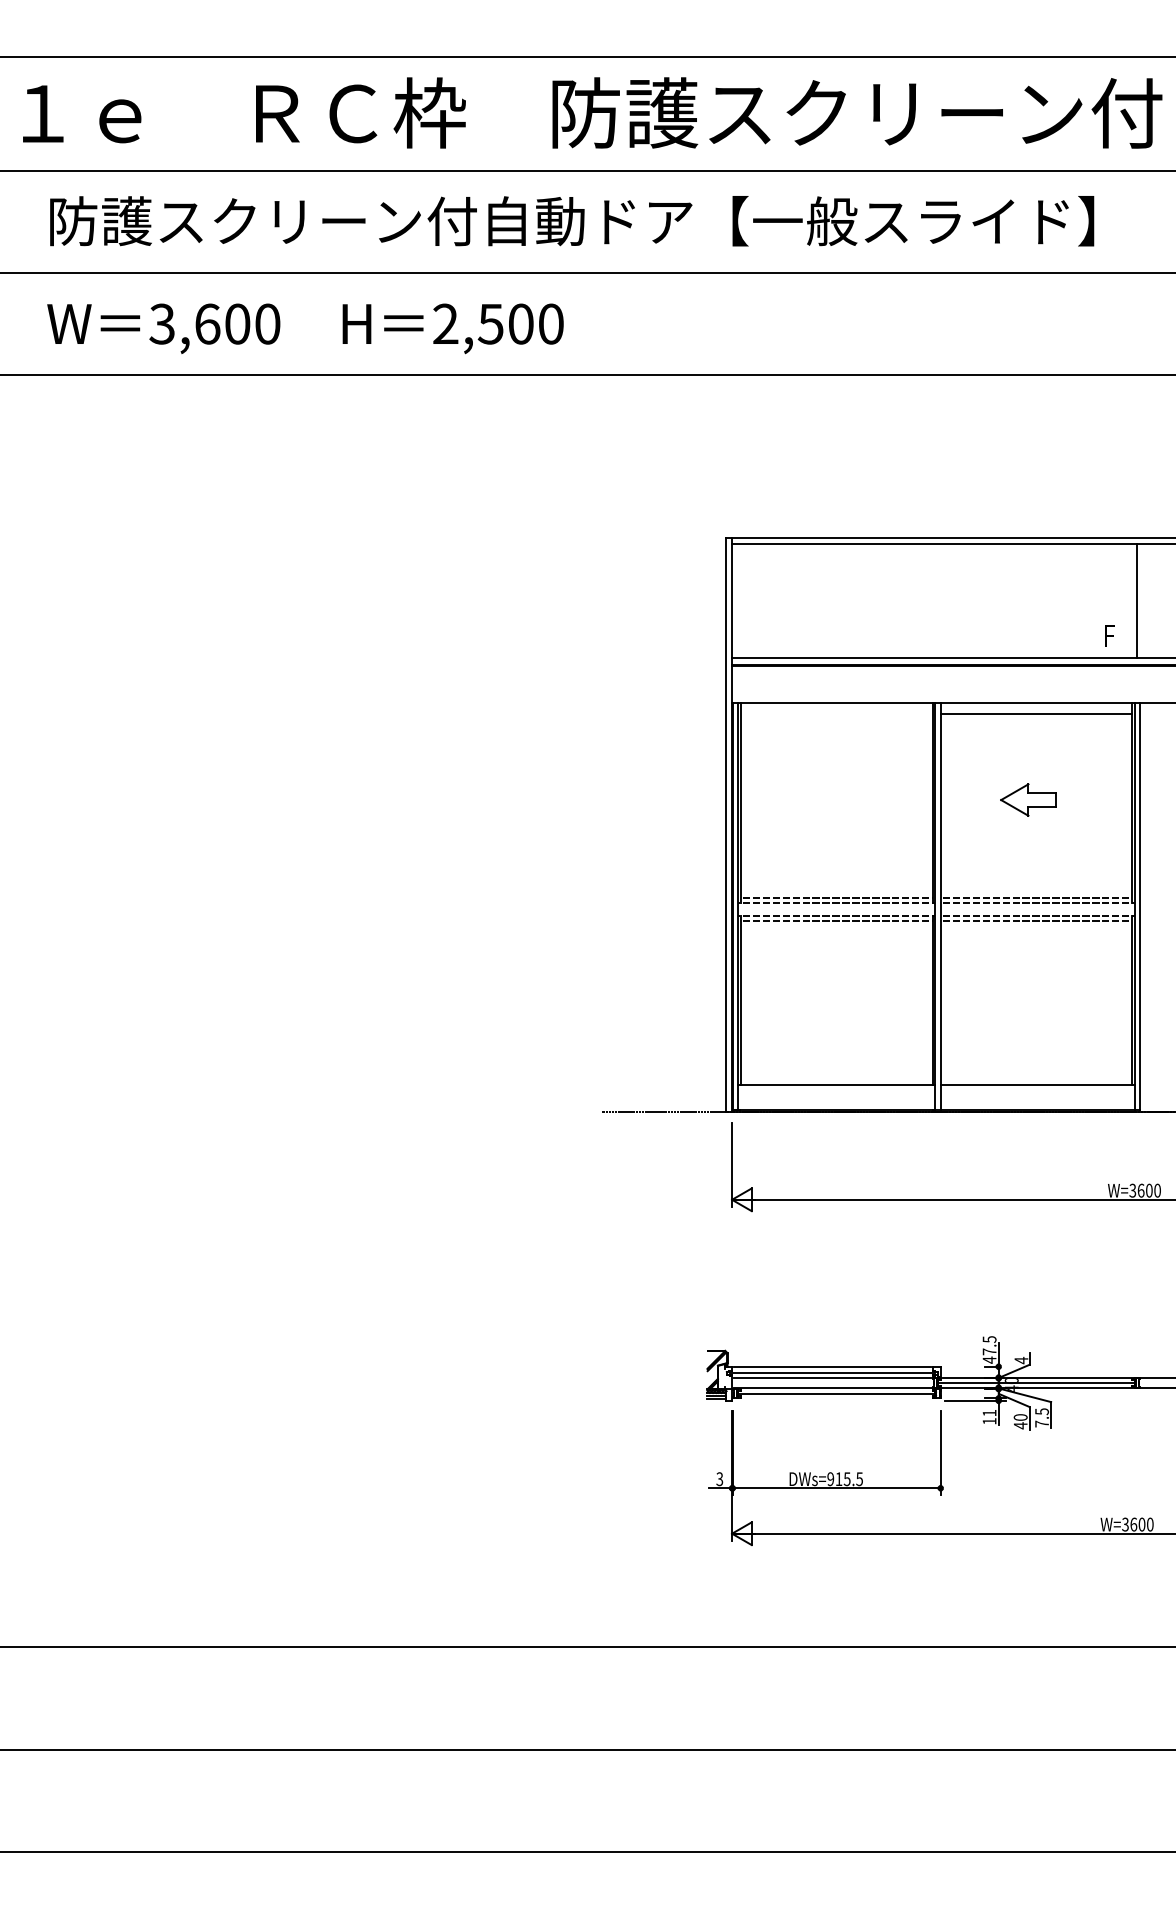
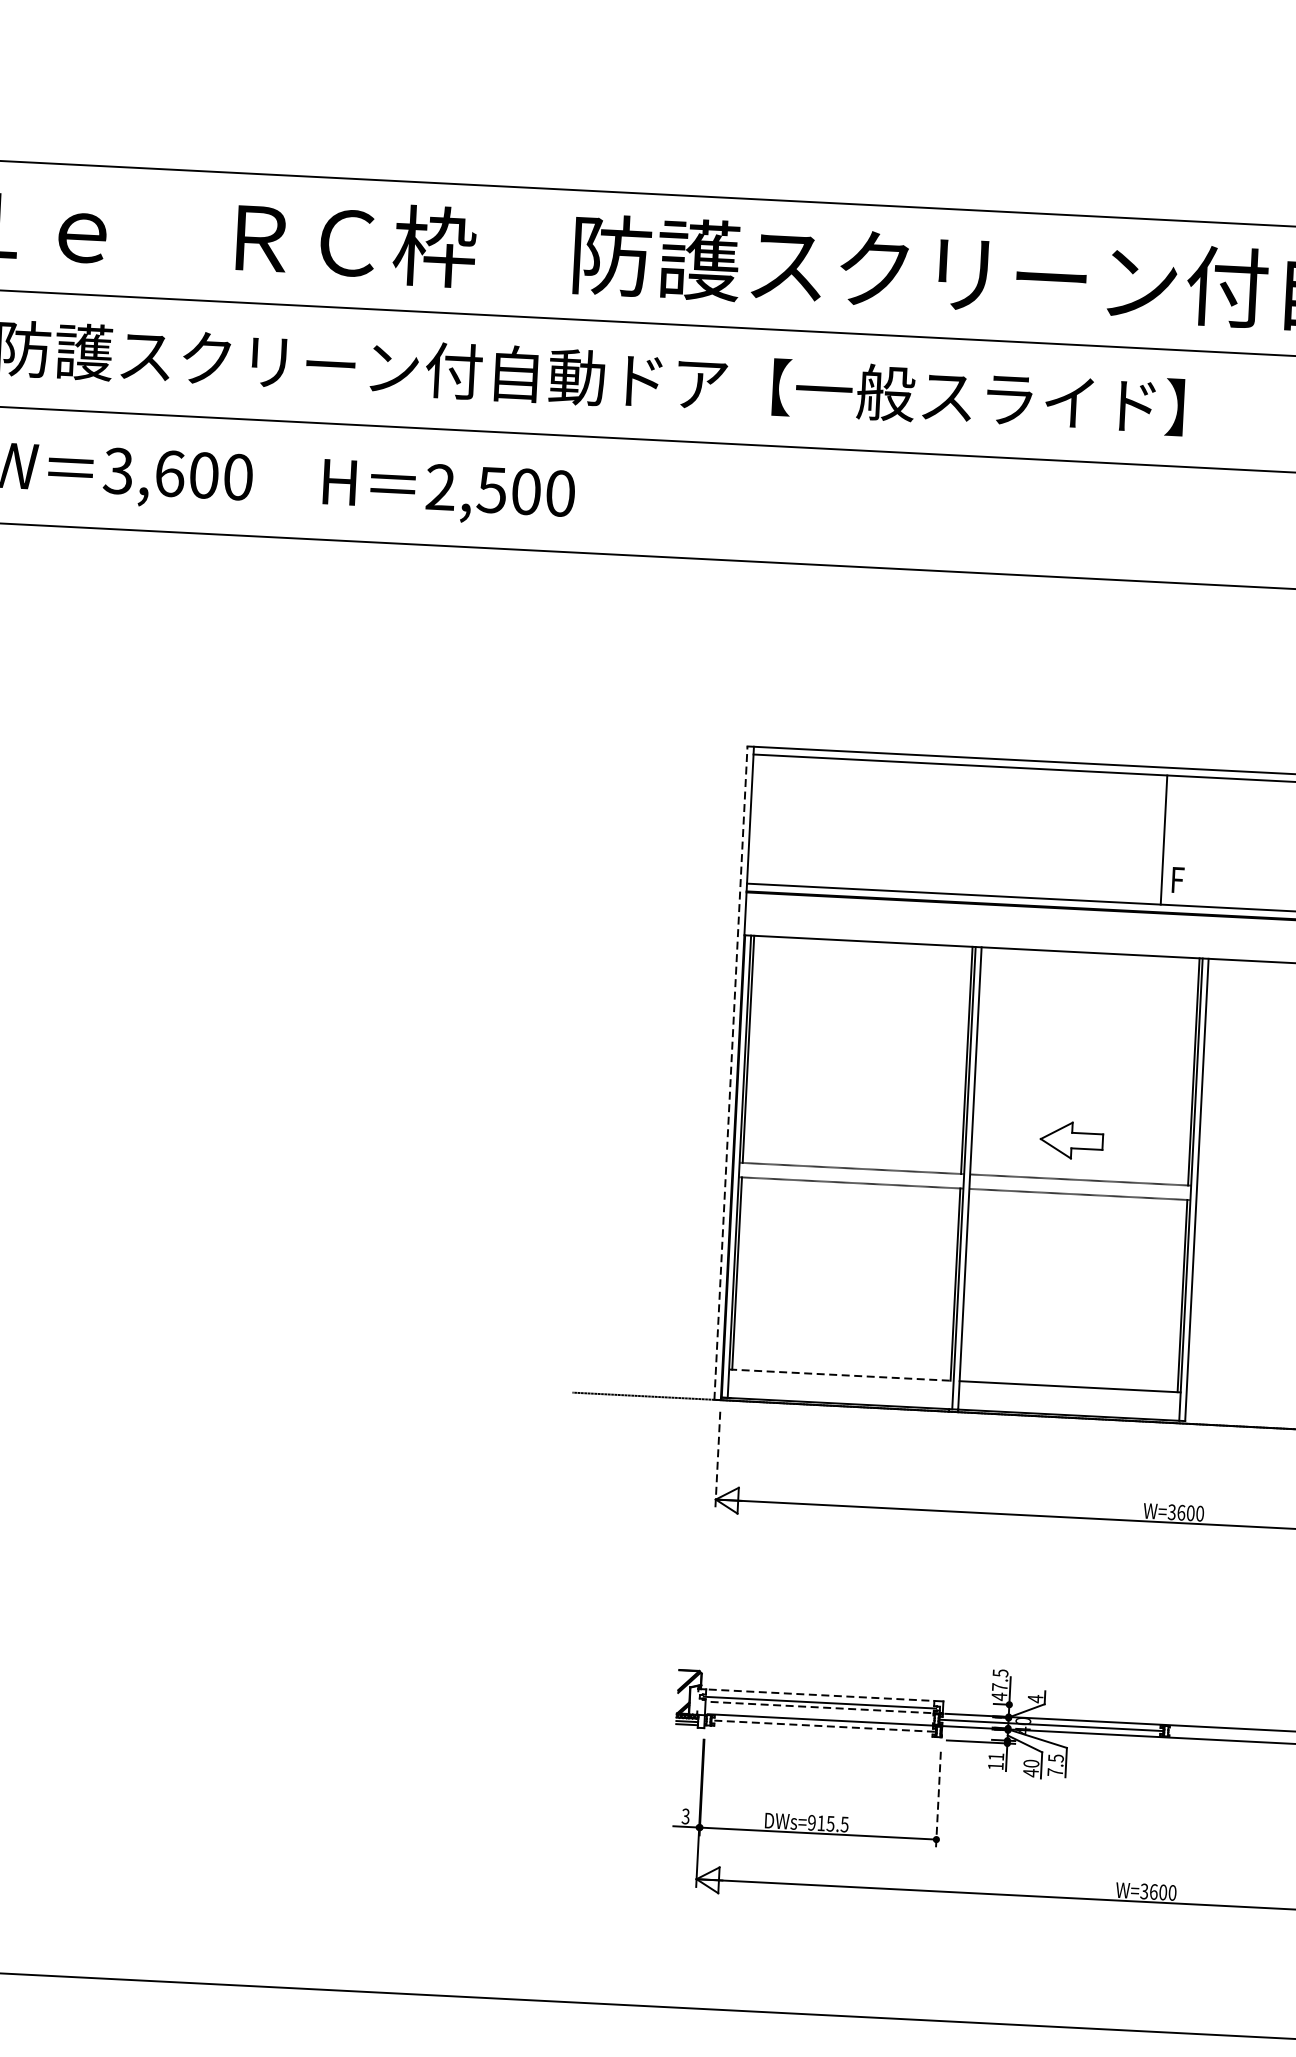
line: (1136, 601) -> (1163, 840), moved
line: (1036, 713) -> (1089, 964), removed
part: (1028, 799) -> (1071, 1139), moved
line: (726, 824) -> (731, 1072), solid -> dashed
line: (836, 898) -> (851, 1163), removed
line: (1036, 898) -> (1079, 1174), removed
line: (836, 920) -> (850, 1188), removed
line: (1036, 920) -> (1078, 1199), removed
line: (836, 1085) -> (841, 1375), solid -> dashed
line: (732, 1165) -> (718, 1460), solid -> dashed
line: (832, 1366) -> (820, 1694), solid -> dashed
line: (831, 1377) -> (818, 1707), solid -> dashed
line: (836, 1393) -> (823, 1725), solid -> dashed
line: (940, 1453) -> (938, 1800), solid -> dashed

